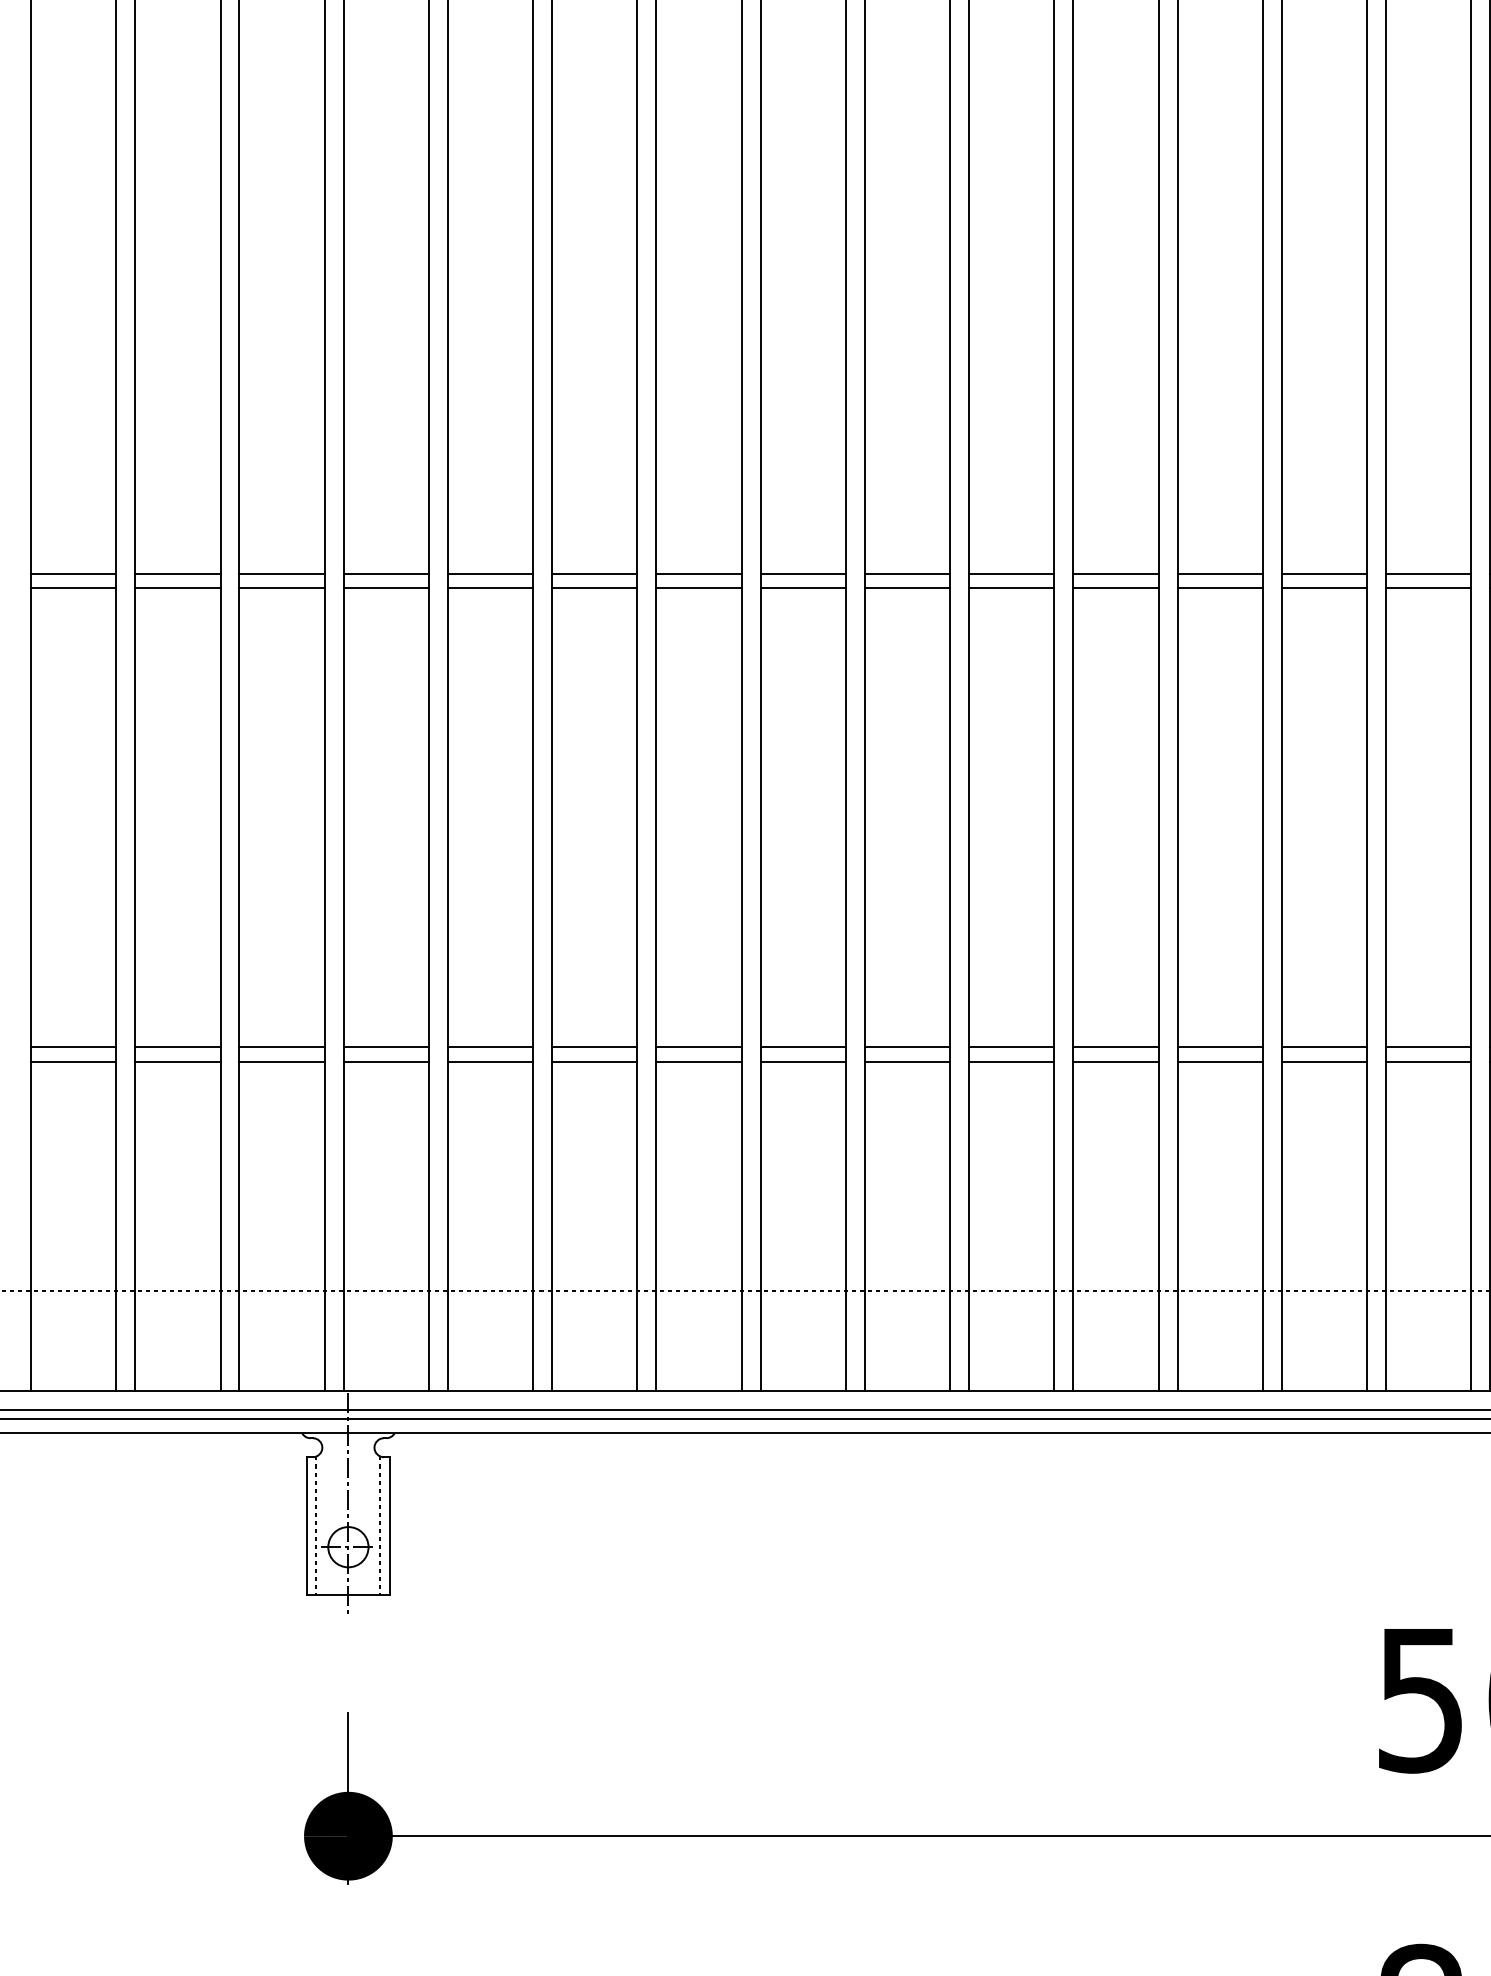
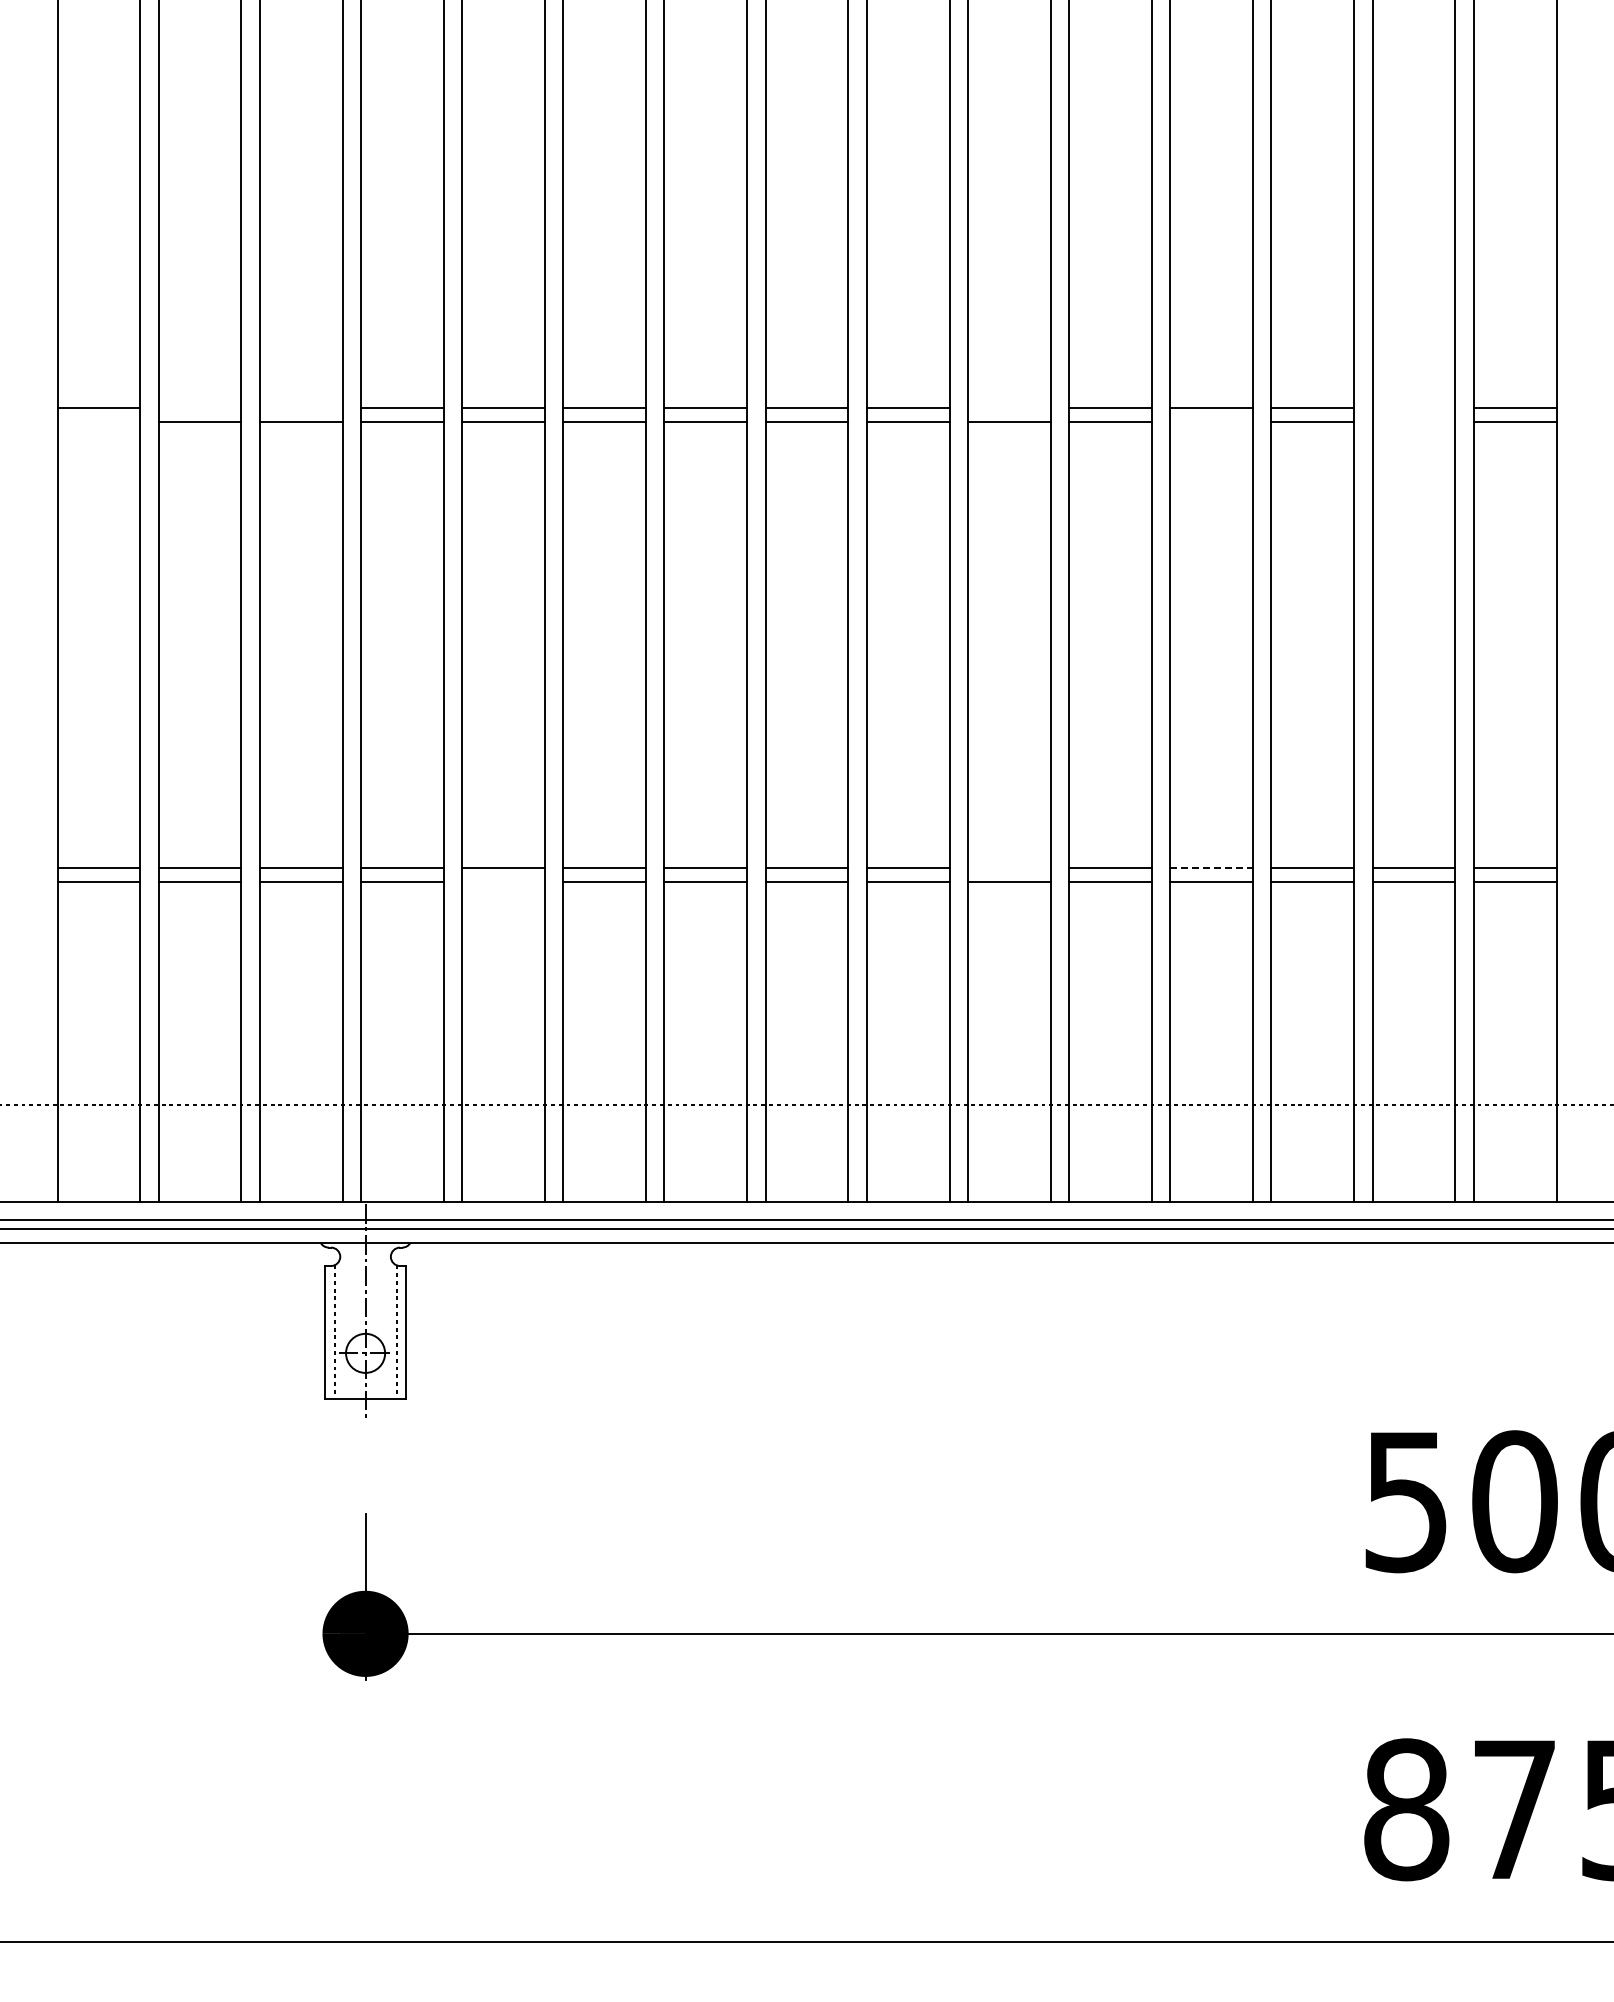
line: (177, 573) -> (199, 408), removed
line: (281, 573) -> (300, 408), removed
line: (1010, 573) -> (1008, 408), removed
line: (1428, 573) -> (1413, 408), removed
line: (73, 588) -> (98, 422), removed
line: (1220, 588) -> (1211, 422), removed
line: (1428, 588) -> (1413, 422), removed
line: (1010, 1047) -> (1008, 868), removed
line: (1221, 1047) -> (1212, 868), solid -> dashed
line: (490, 1062) -> (503, 882), removed

